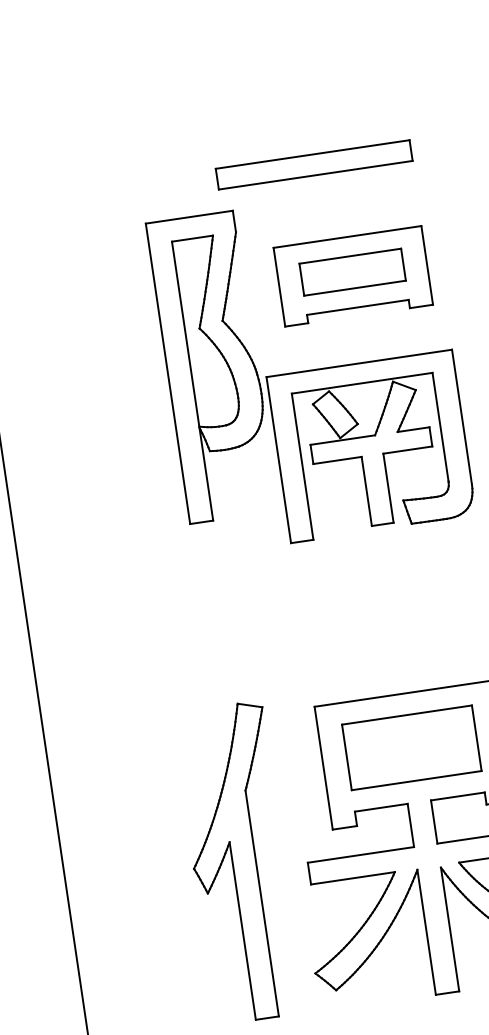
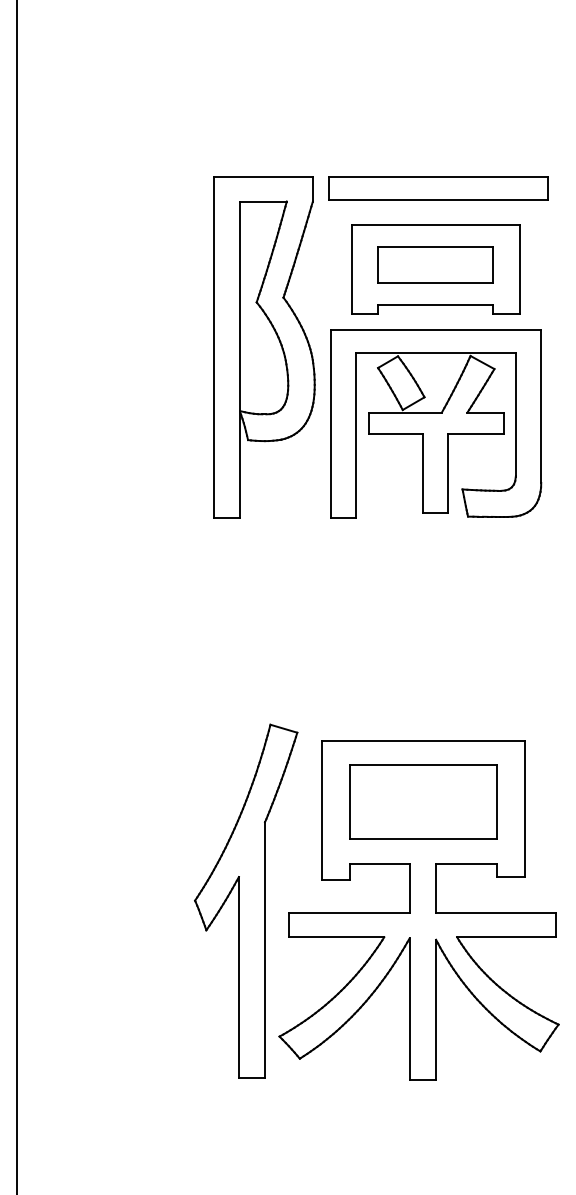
part: (314, 164) -> (438, 188), moved
part: (371, 445) -> (436, 423), moved
part: (239, 861) -> (246, 900), moved

